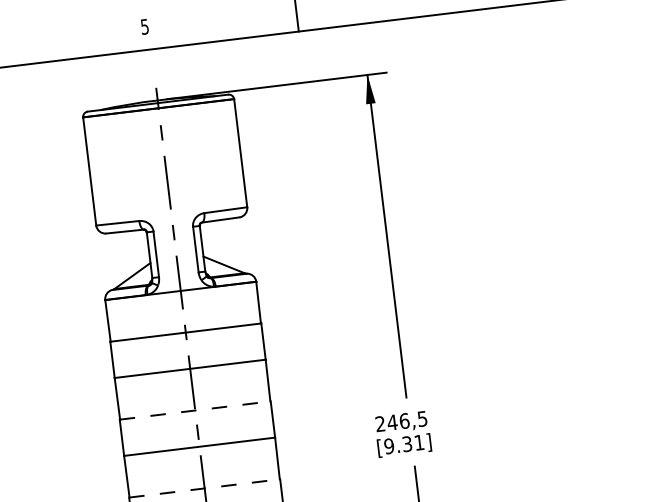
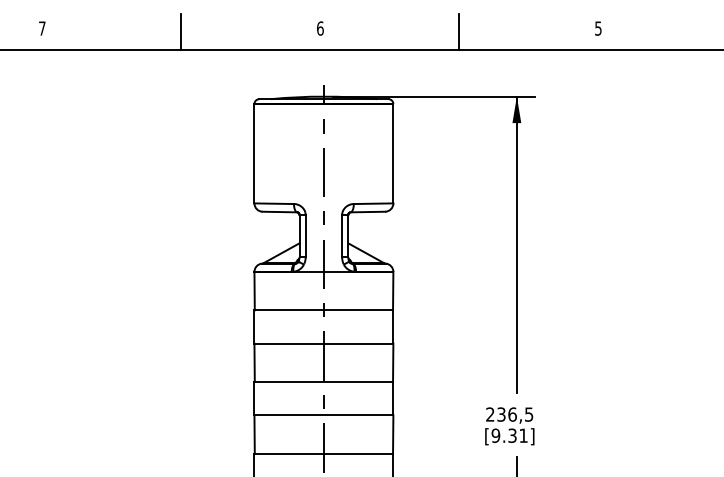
text: (145, 26) -> (320, 28), 5 -> 6
line: (195, 410) -> (324, 382), dashed -> solid
text: (391, 422) -> (500, 414), 246,5 -> 236,5
line: (205, 488) -> (324, 453), dashed -> solid

